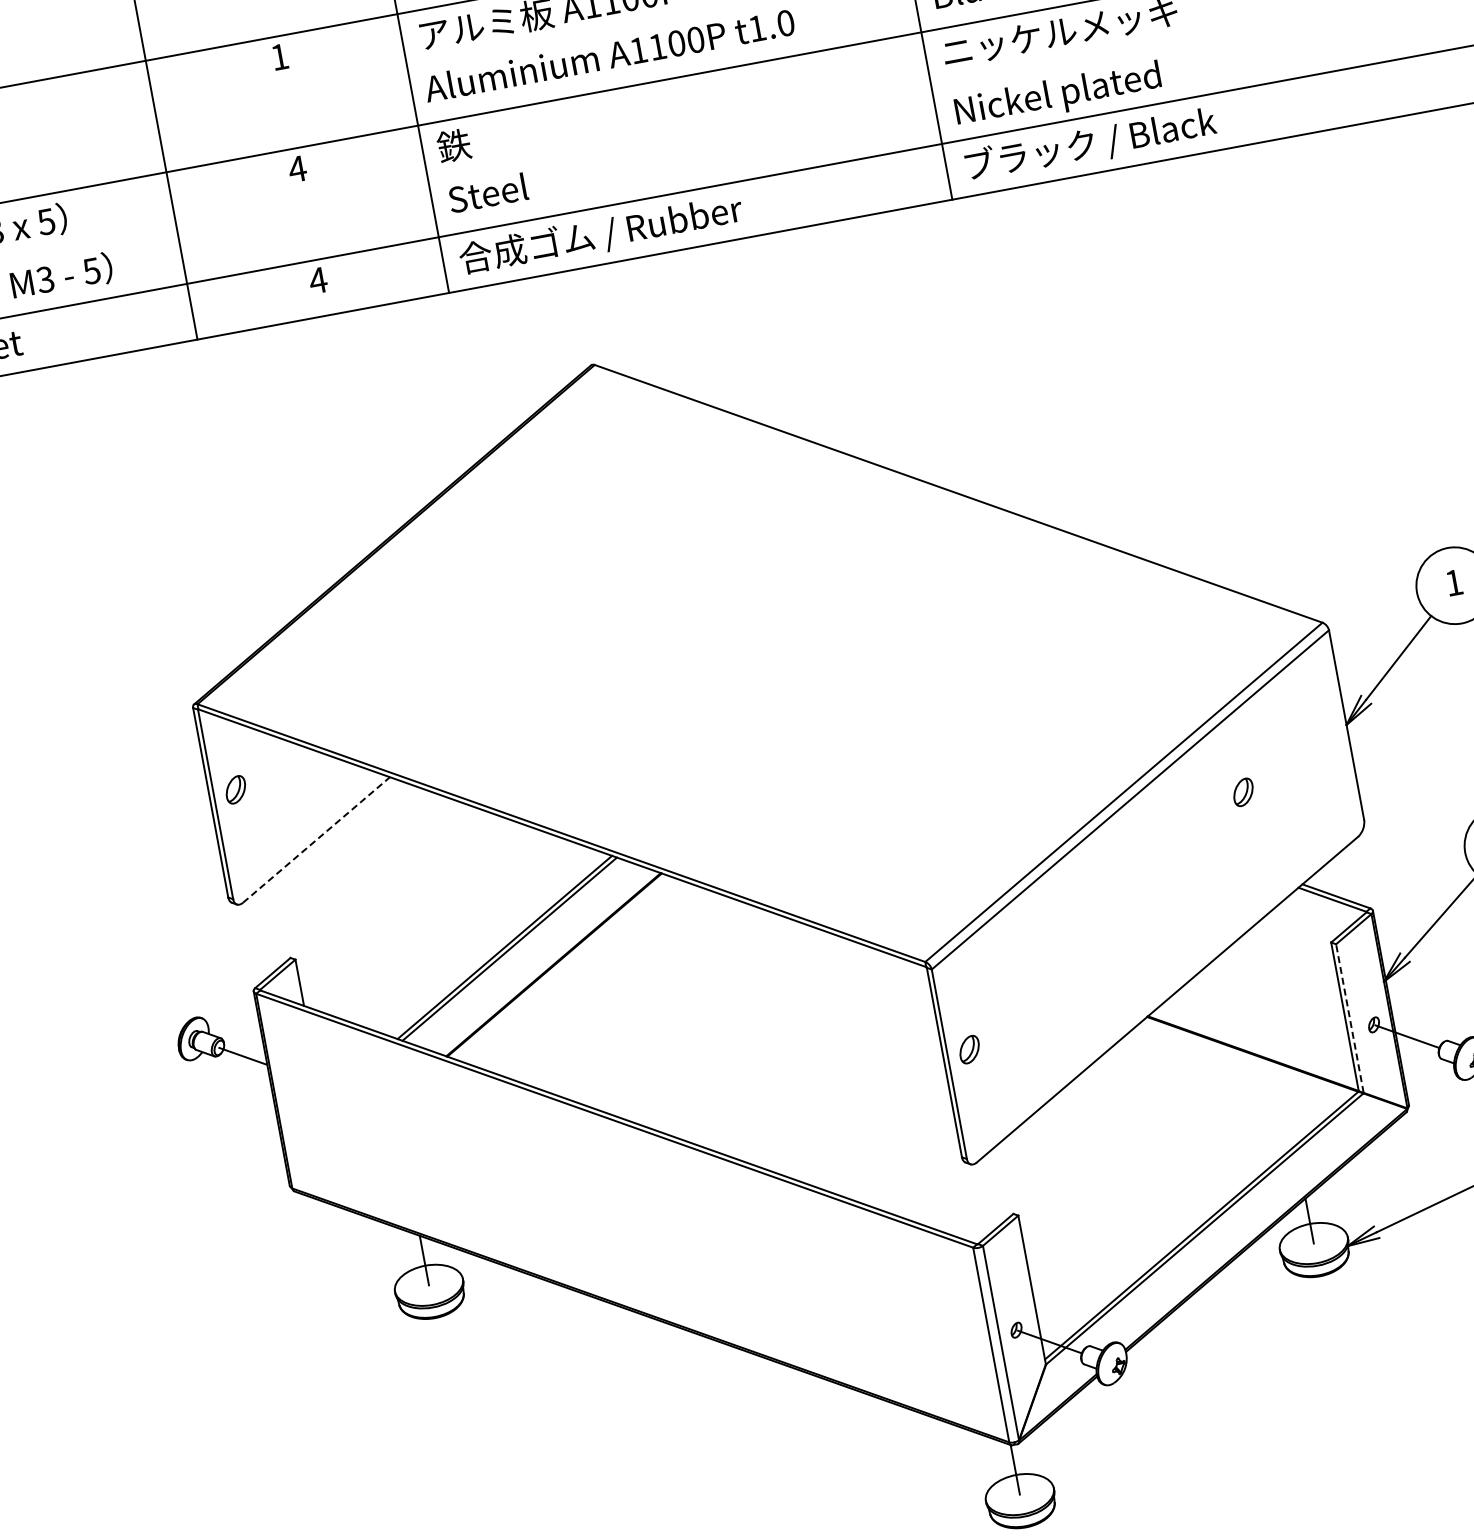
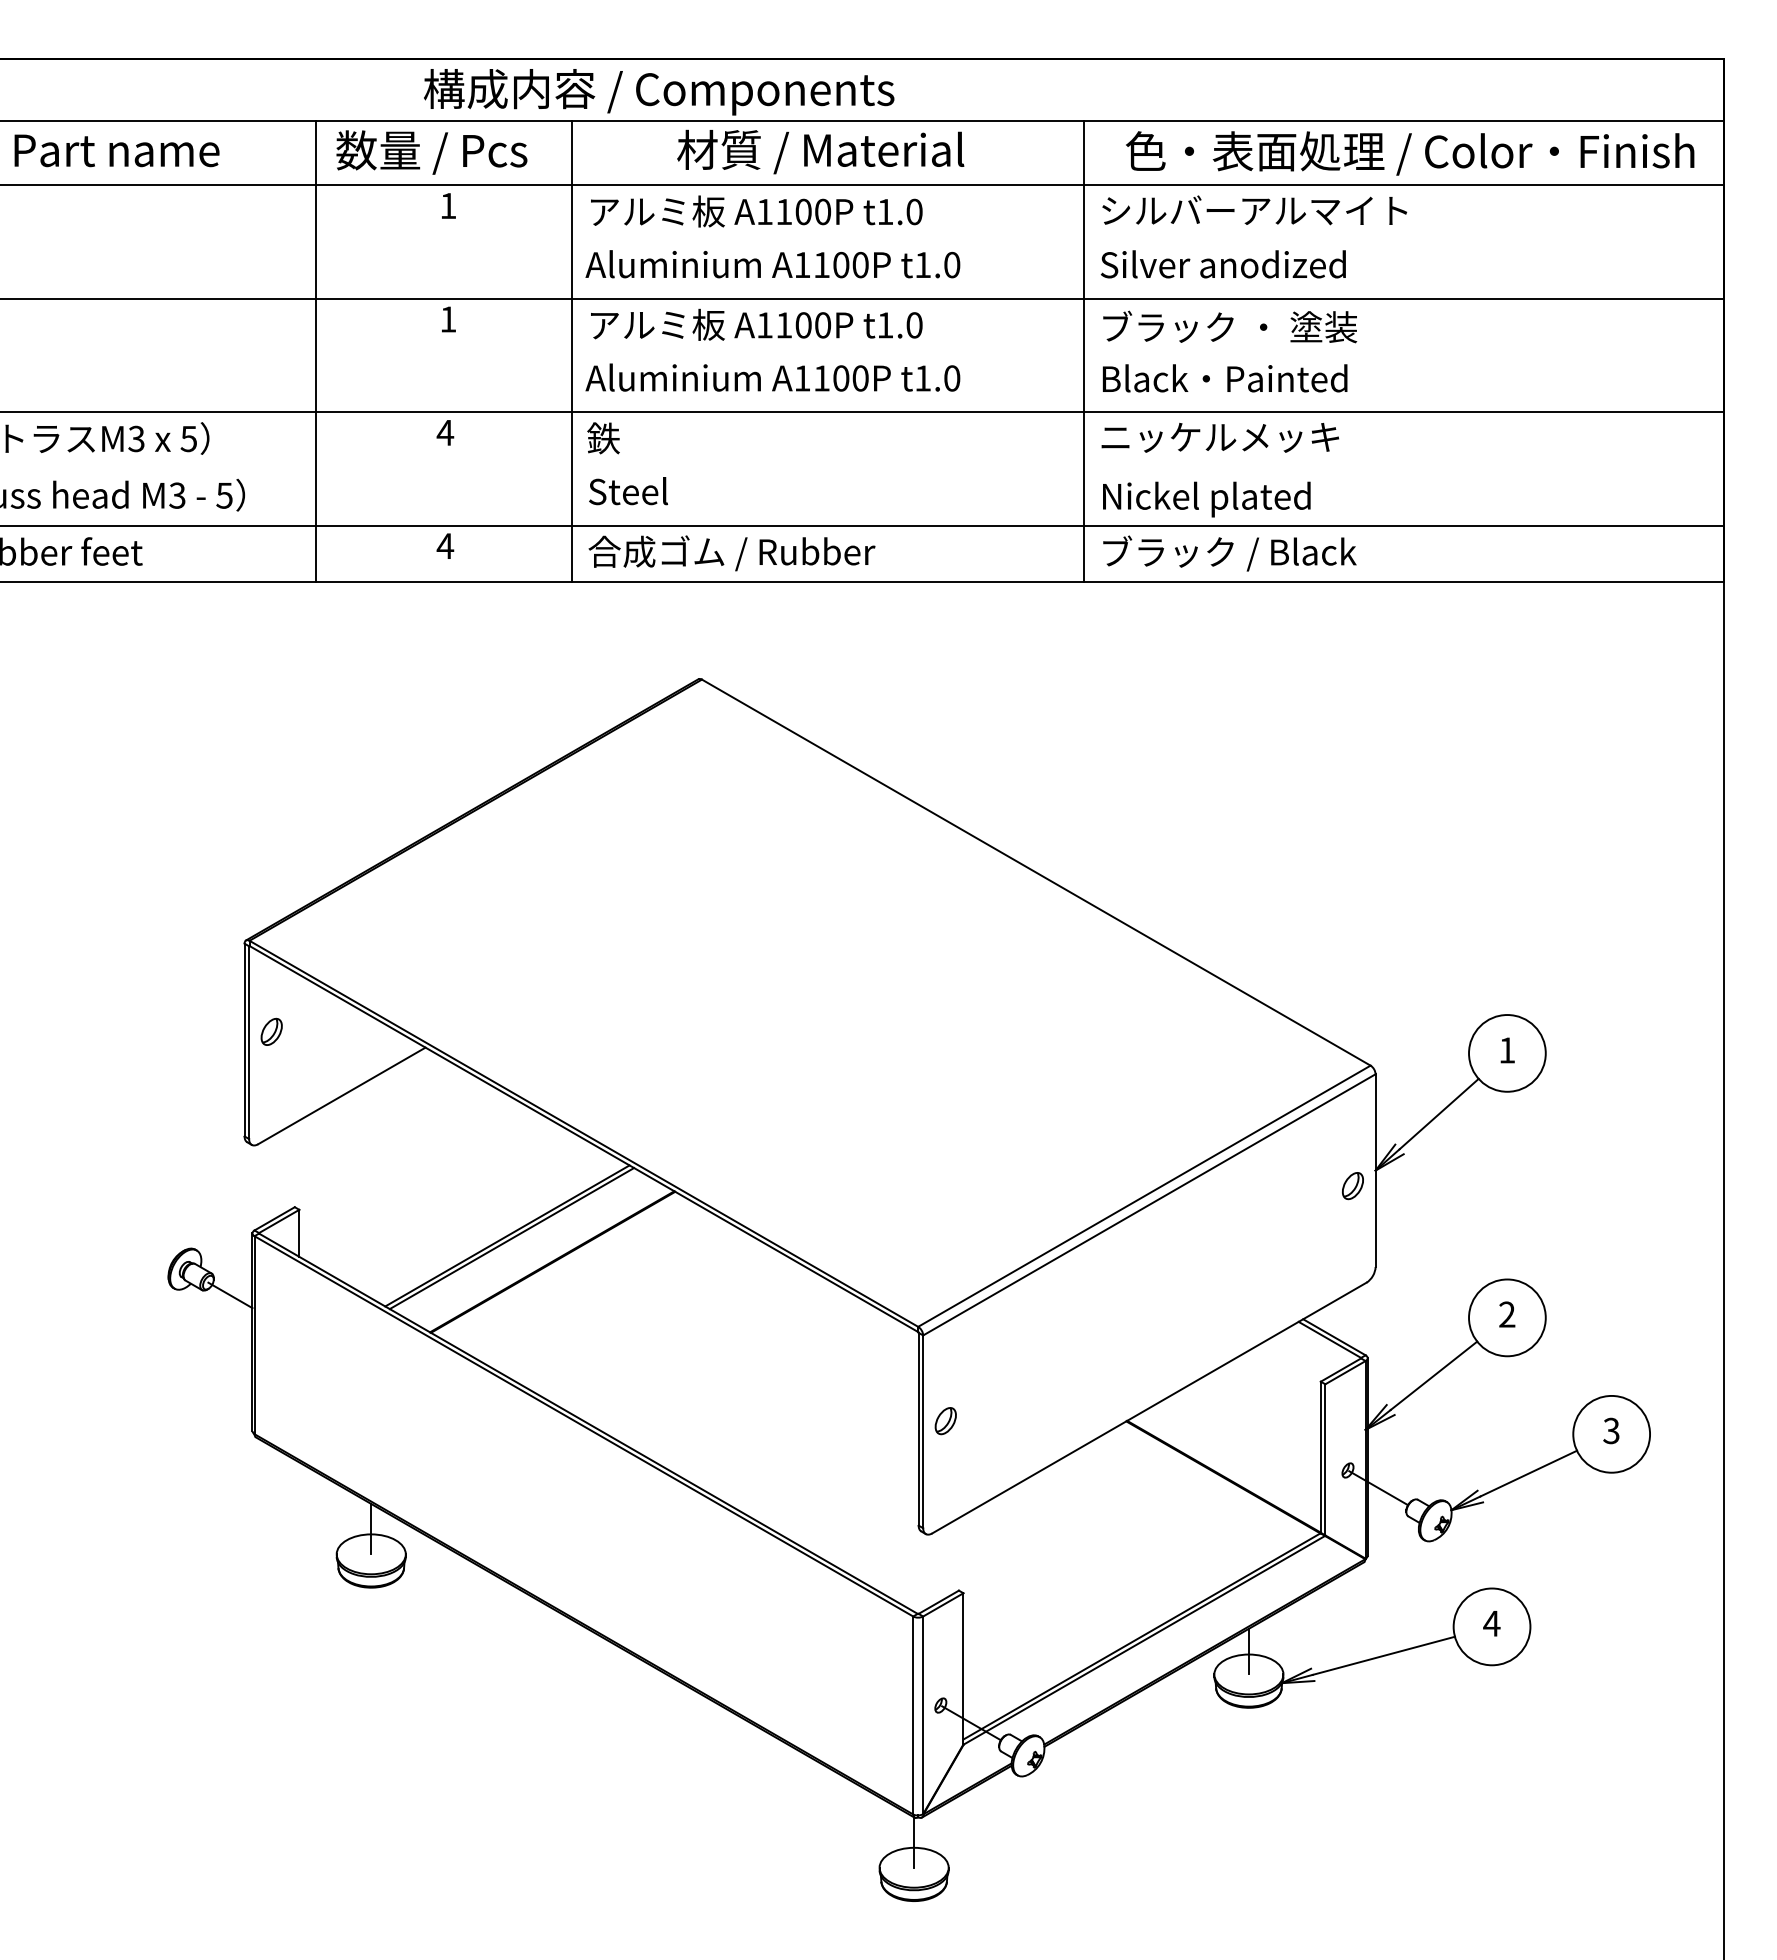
part: (1243, 792) -> (1352, 1186), moved
line: (316, 839) -> (341, 1095), dashed -> solid
line: (1349, 1018) -> (1325, 1459), dashed -> solid

